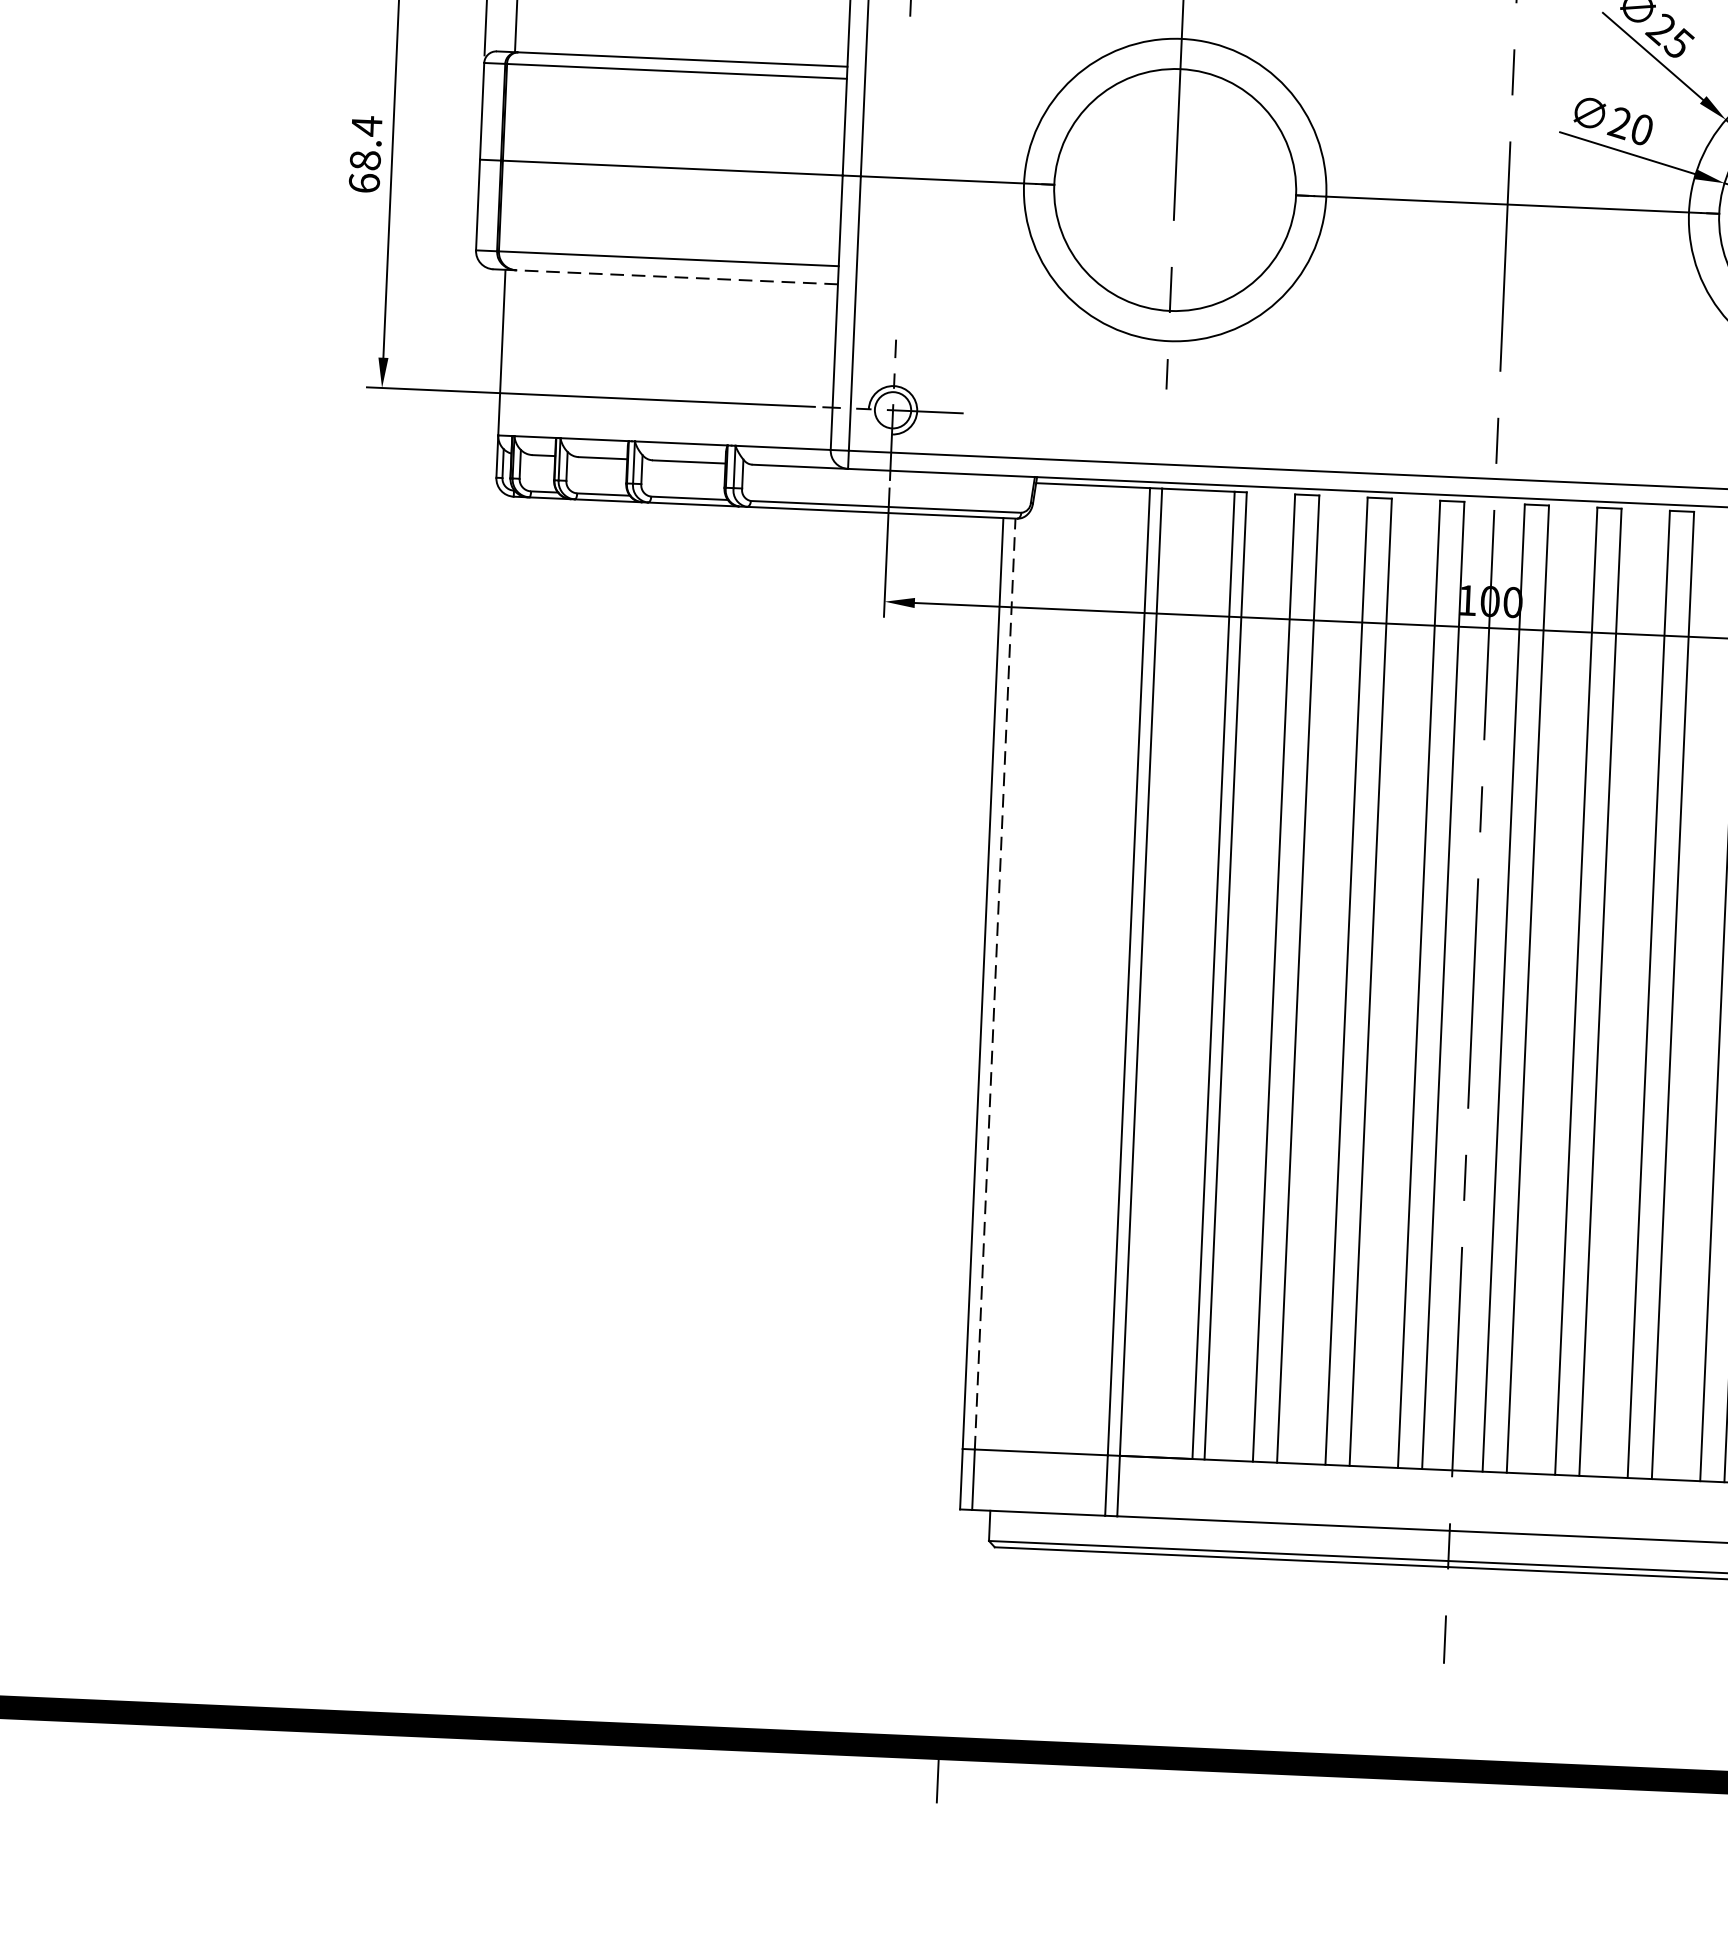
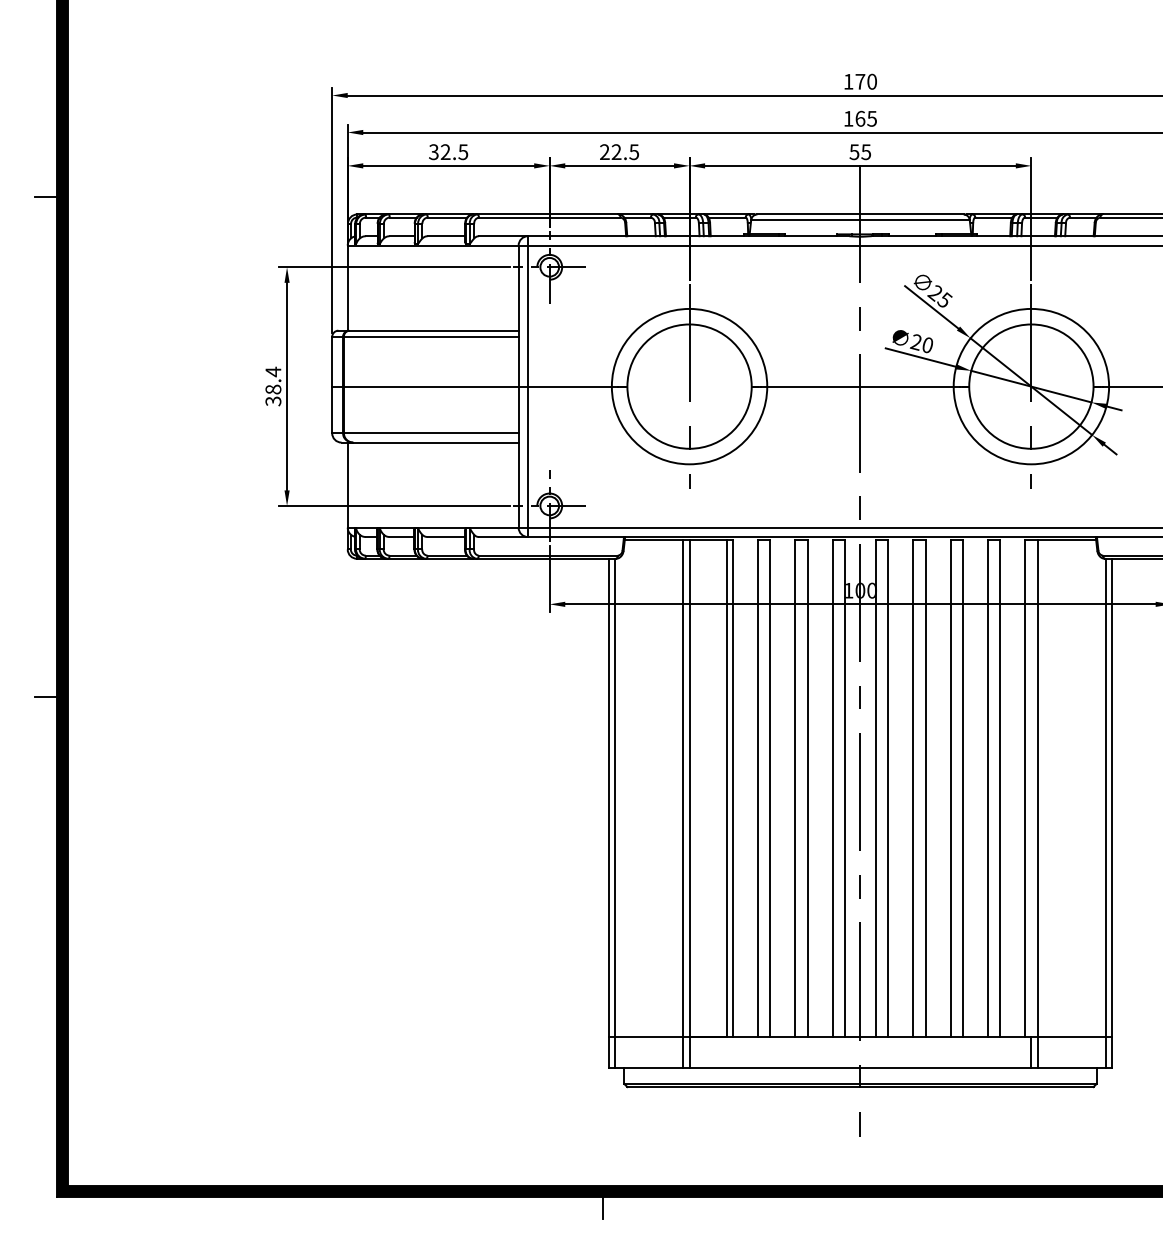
text: (364, 183) -> (273, 401), 68.4 -> 38.4
line: (676, 277) -> (435, 442), dashed -> solid
line: (994, 982) -> (614, 797), dashed -> solid

